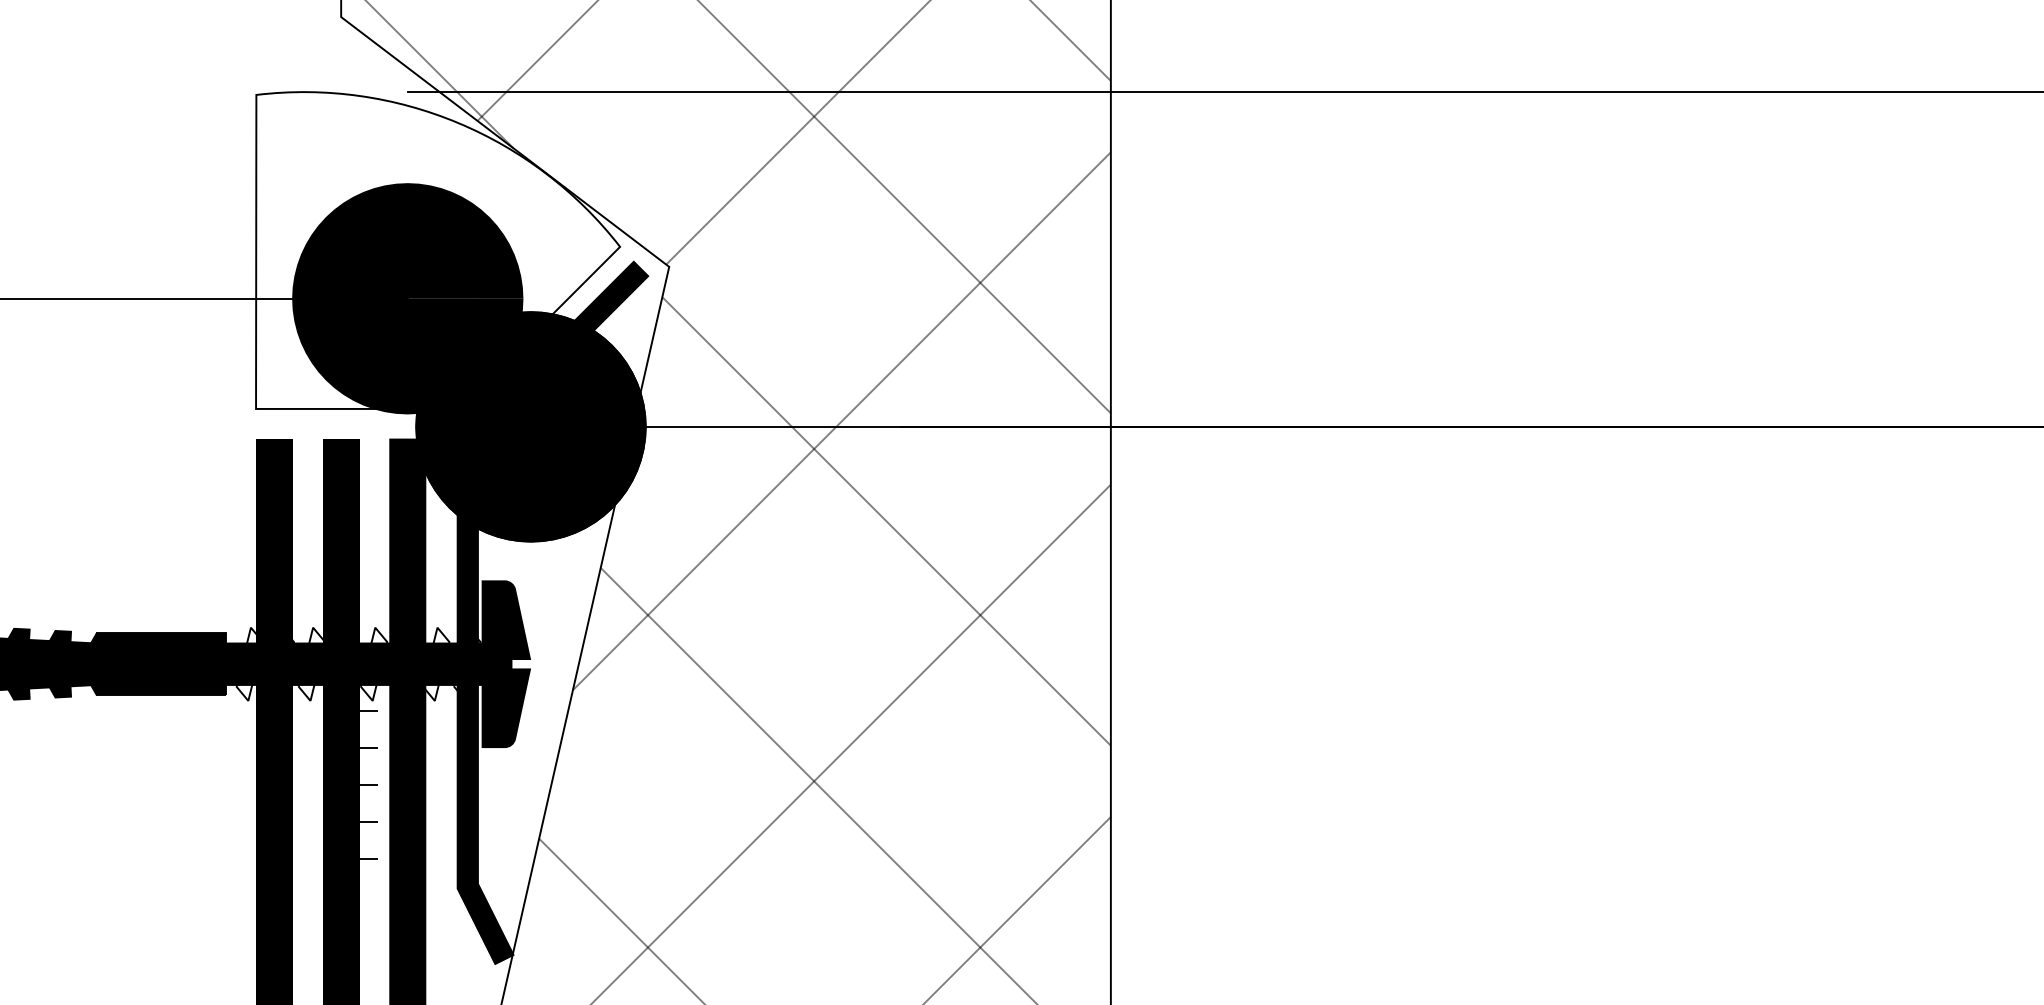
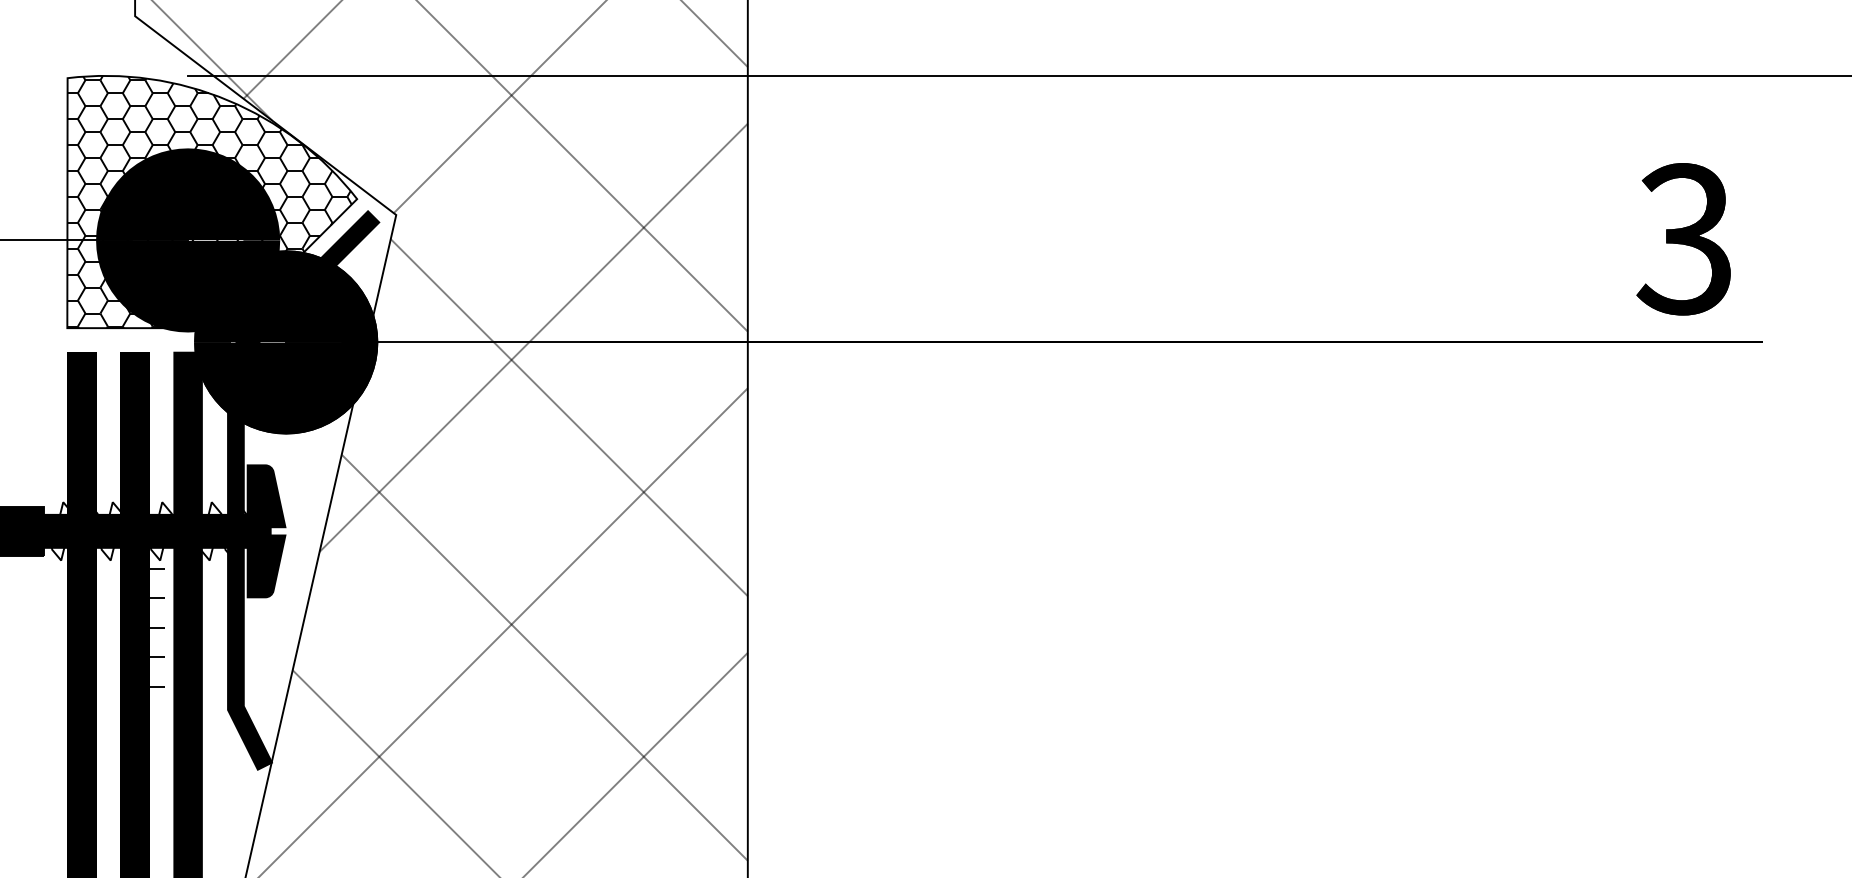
hatch: (434, 249) -> (209, 201), added

